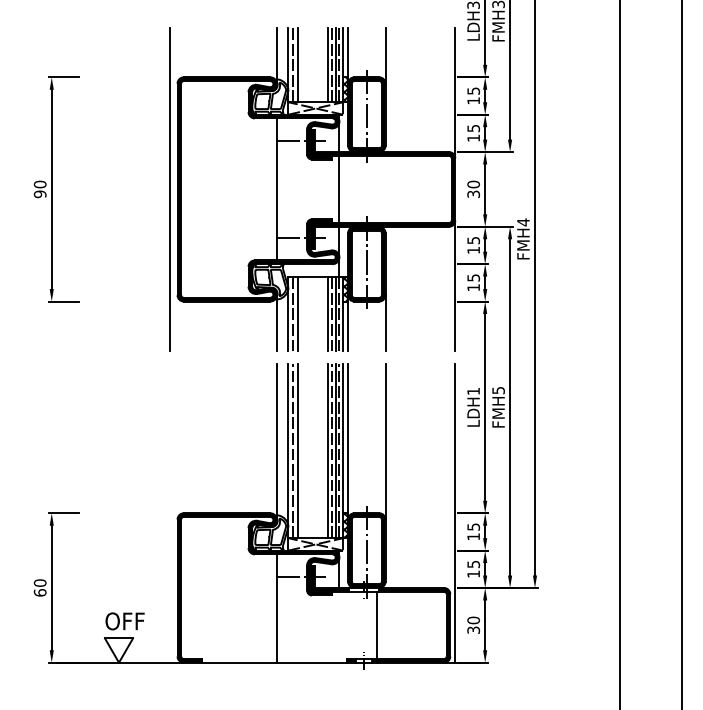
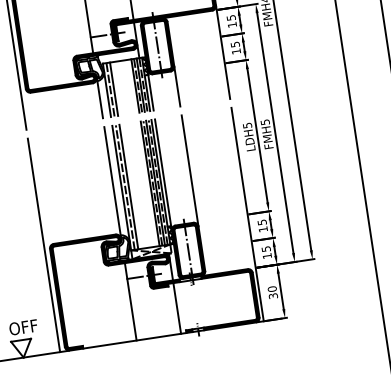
text: (473, 391) -> (247, 125), LDH1 -> LDH5
line: (170, 512) -> (44, 244), added
line: (377, 626) -> (177, 307), moved

